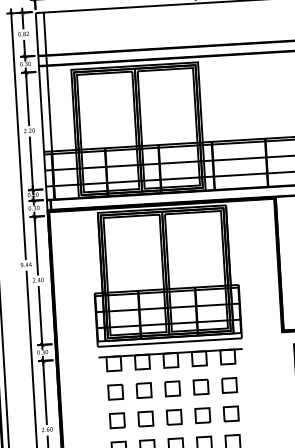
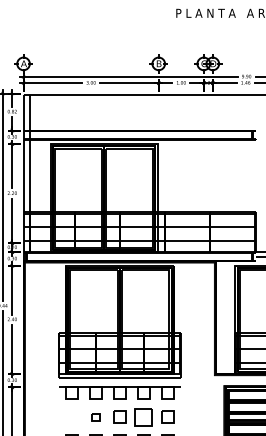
part: (200, 386) -> (143, 416), size x1.4
part: (143, 389) -> (95, 416), size x0.6
part: (115, 391) -> (71, 416), removed

